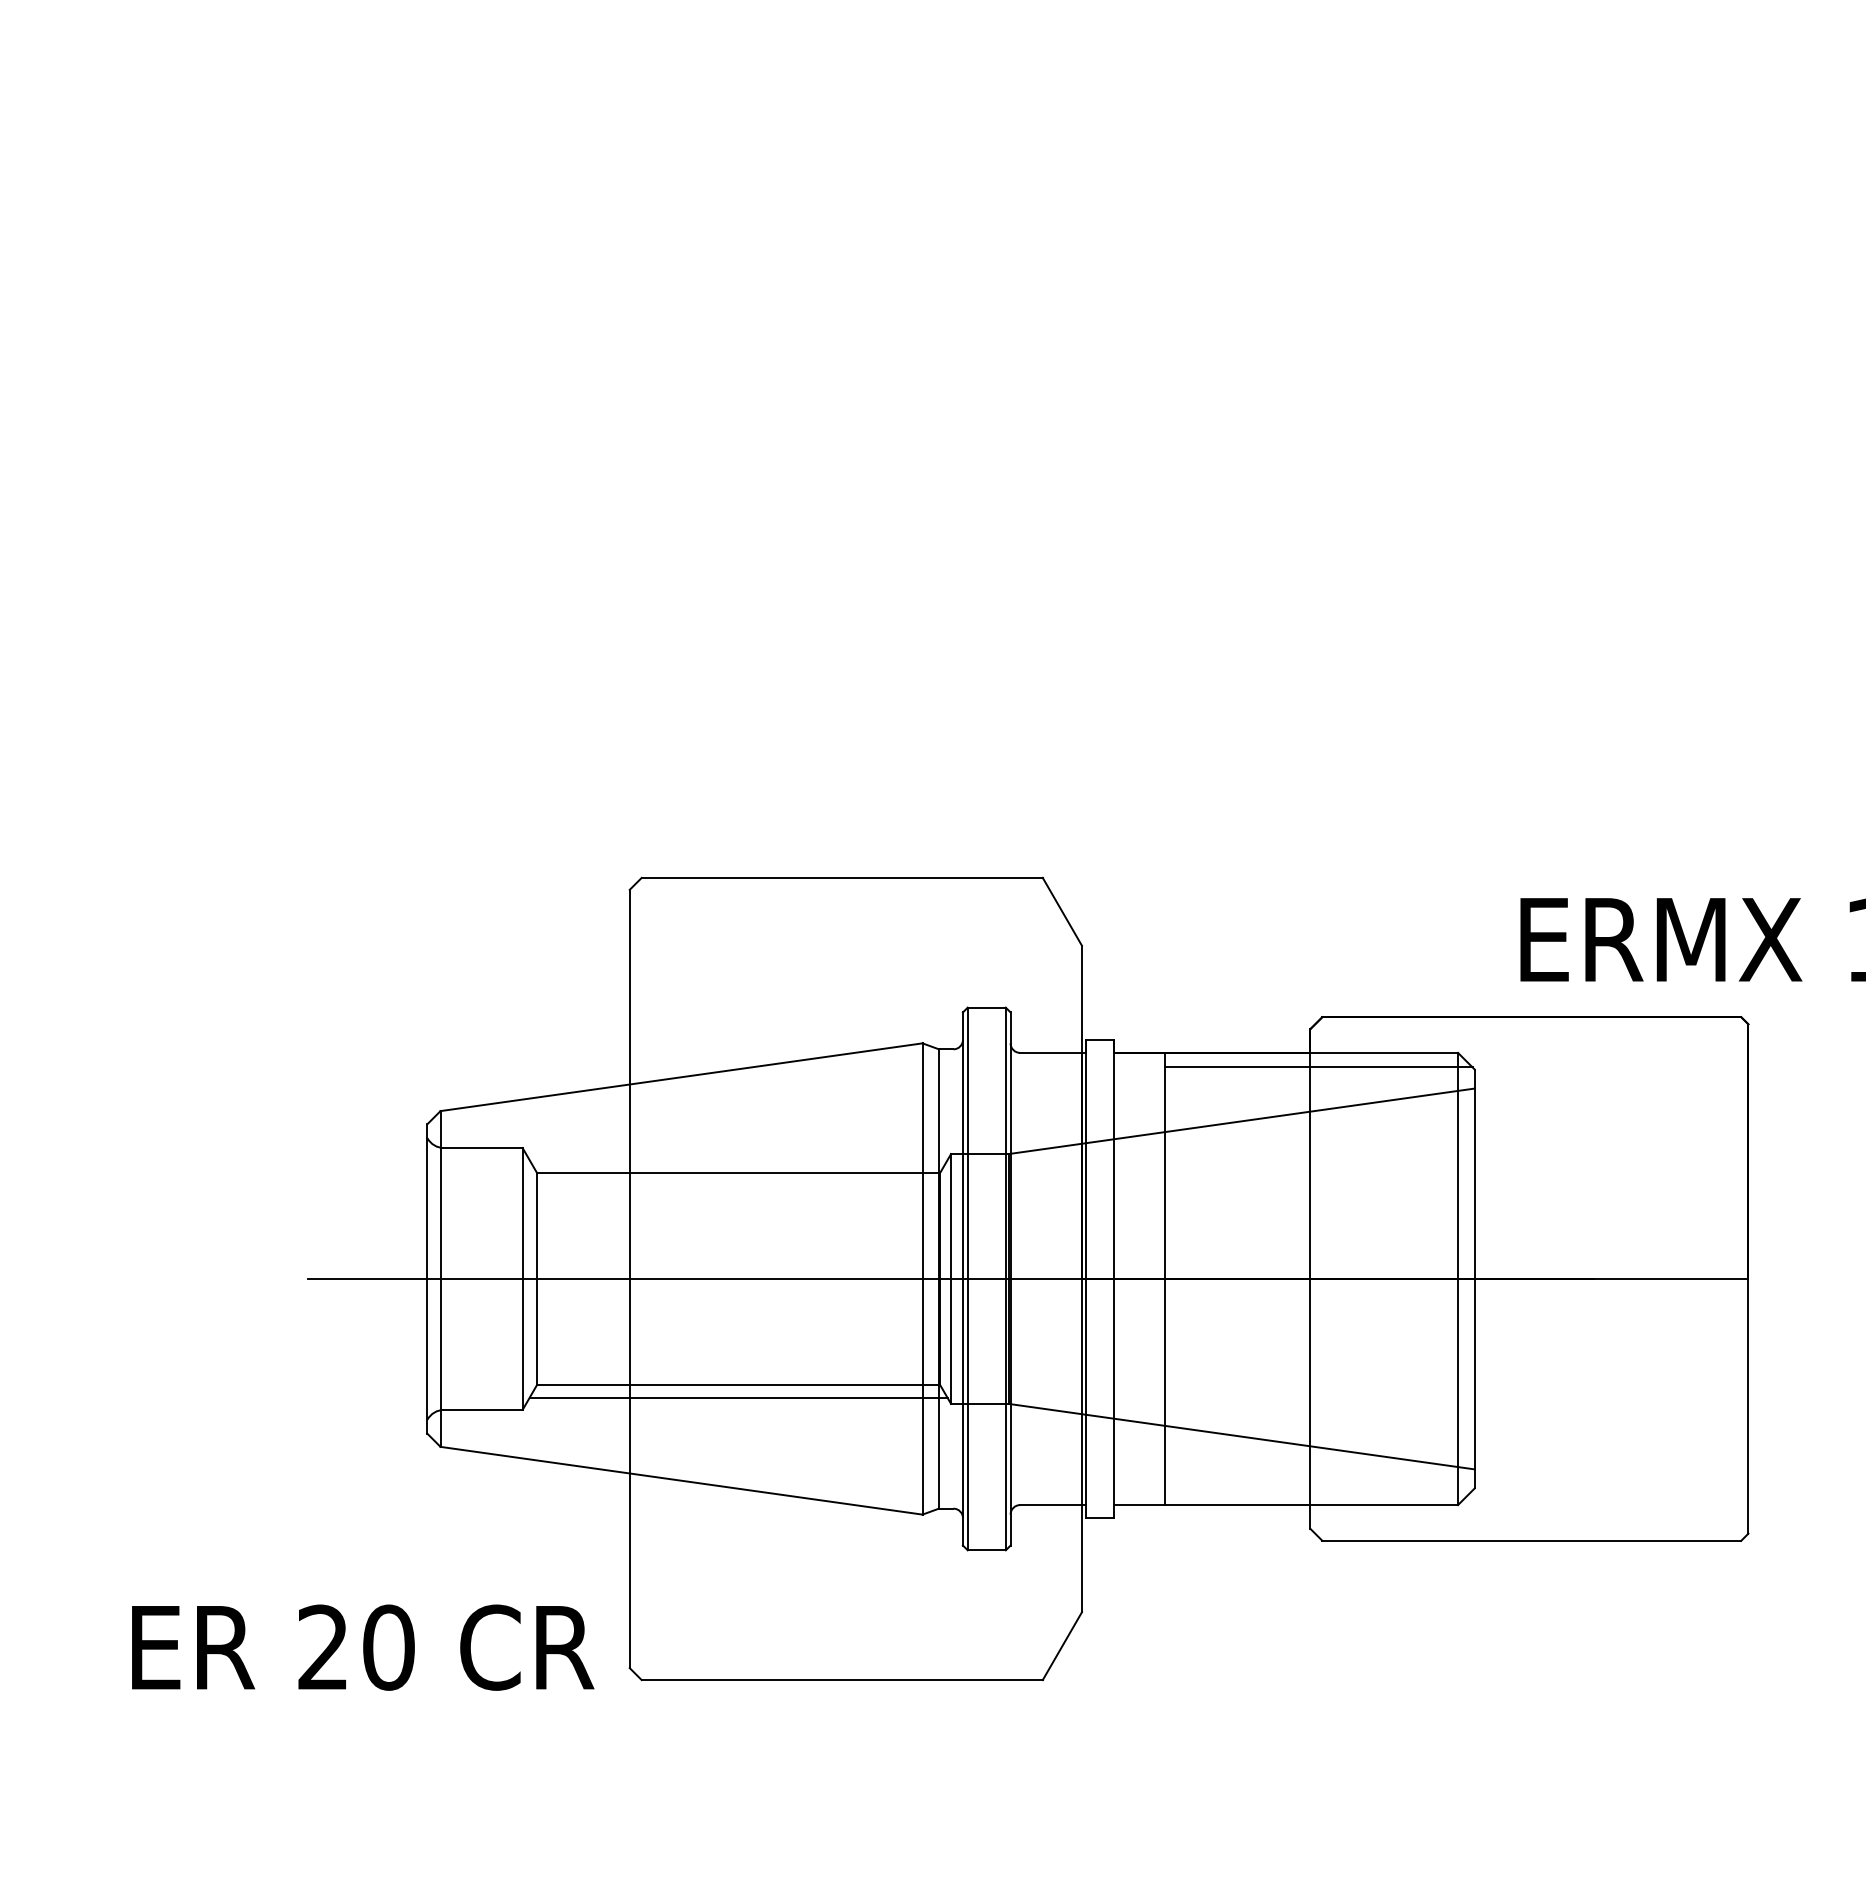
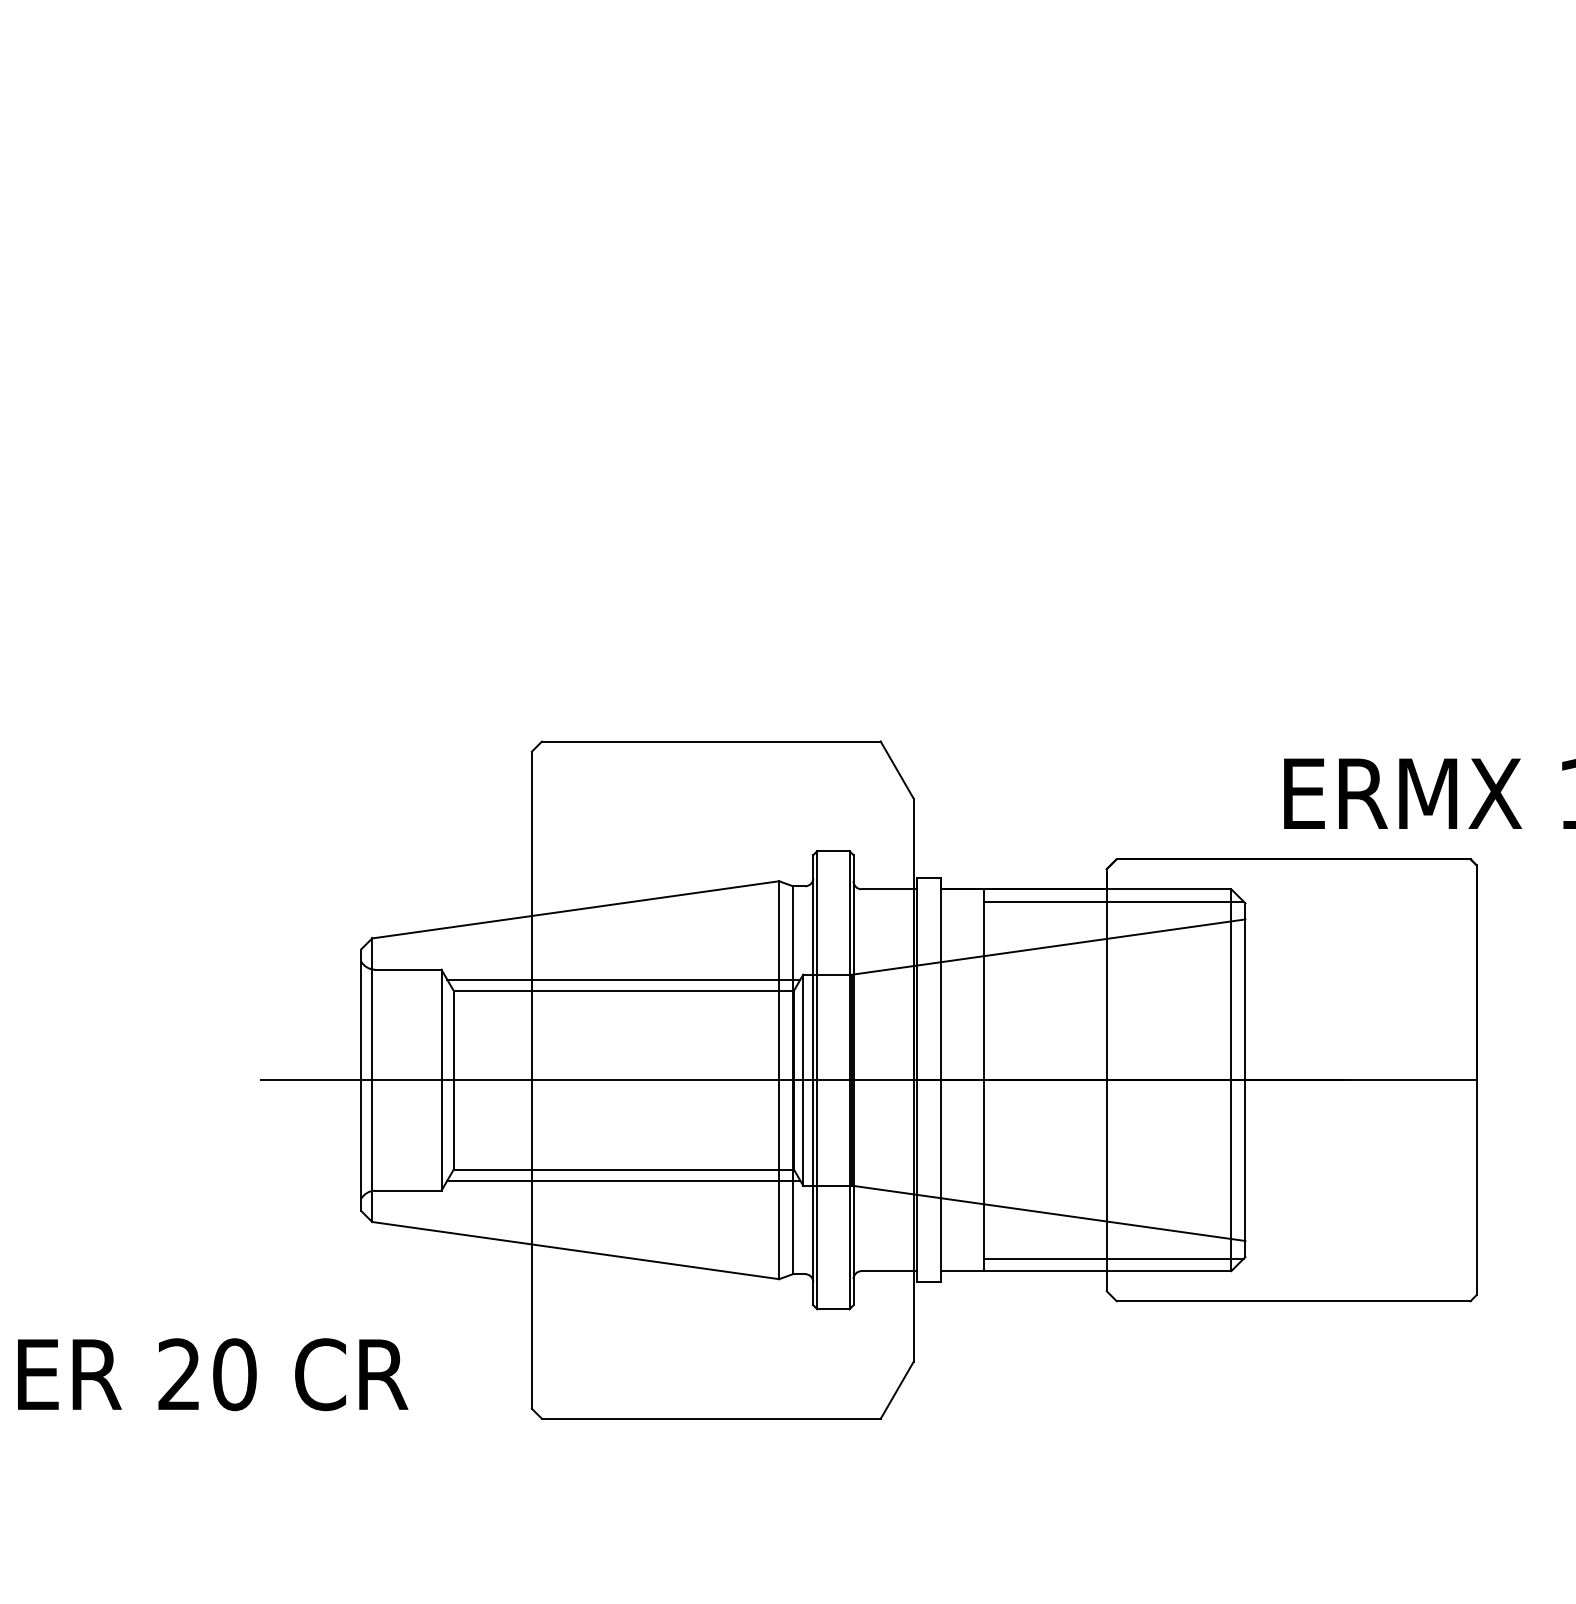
line: (738, 1159) -> (623, 979), added
line: (1318, 1490) -> (1113, 1258), added
text: (363, 1647) -> (213, 1374), moved

